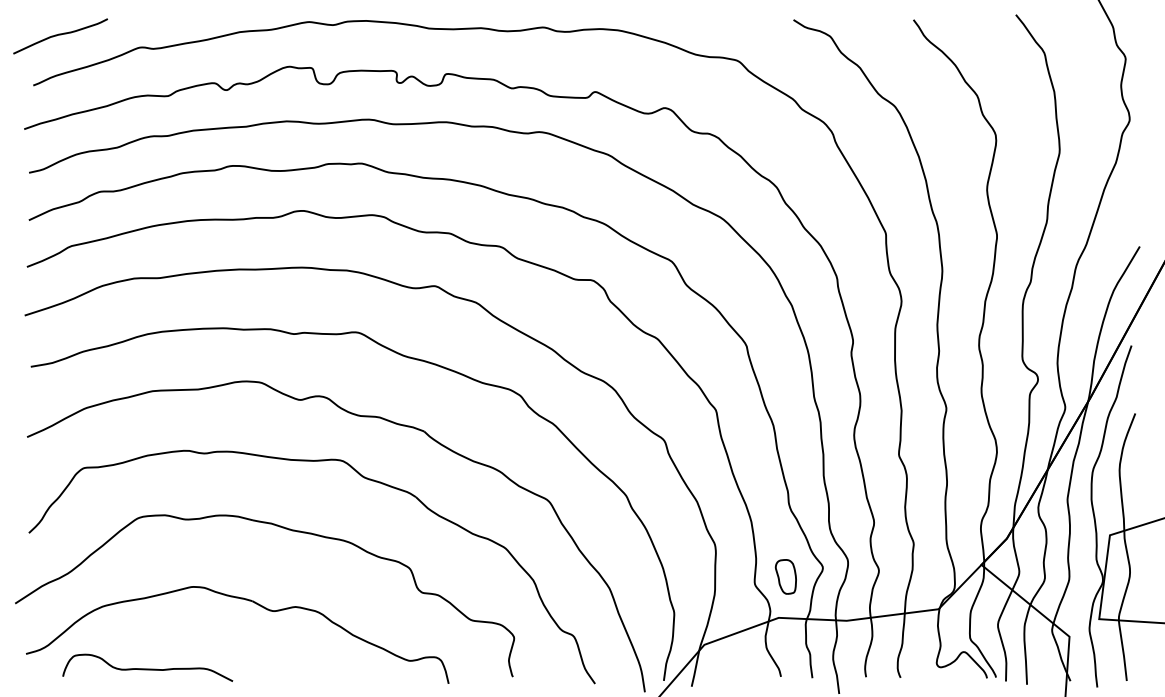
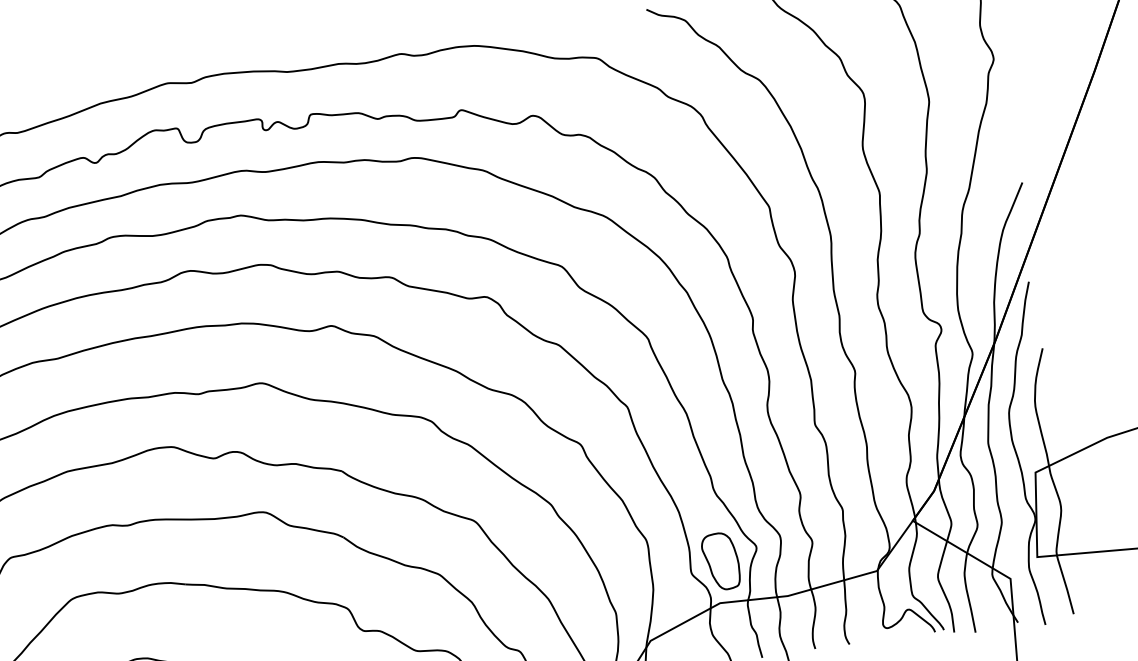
part: (785, 576) -> (720, 561), size x1.67

